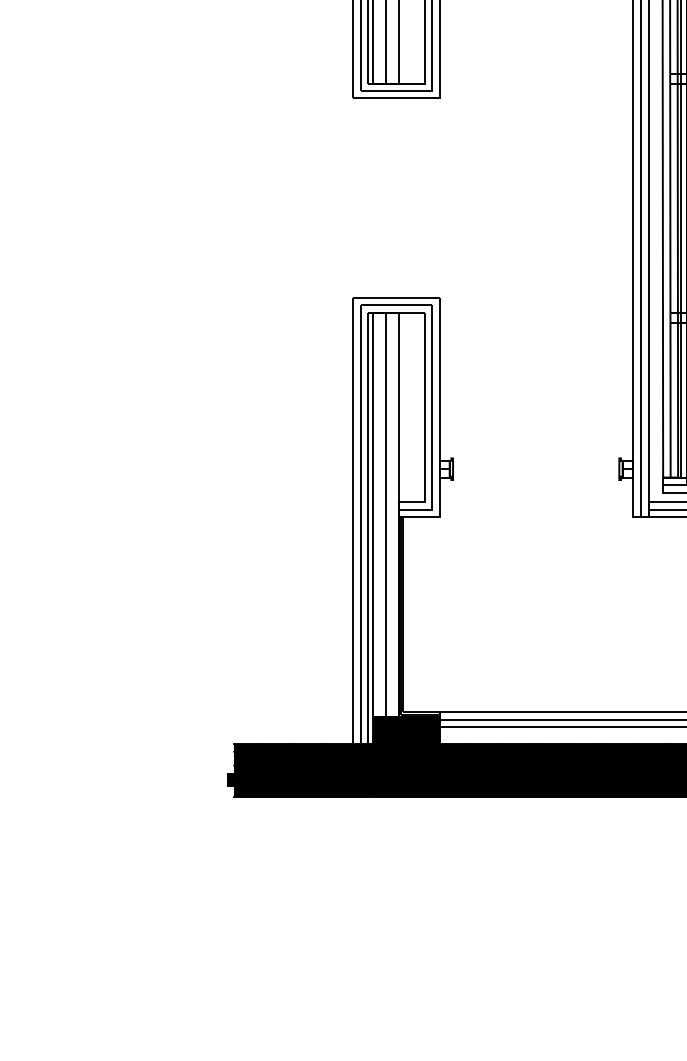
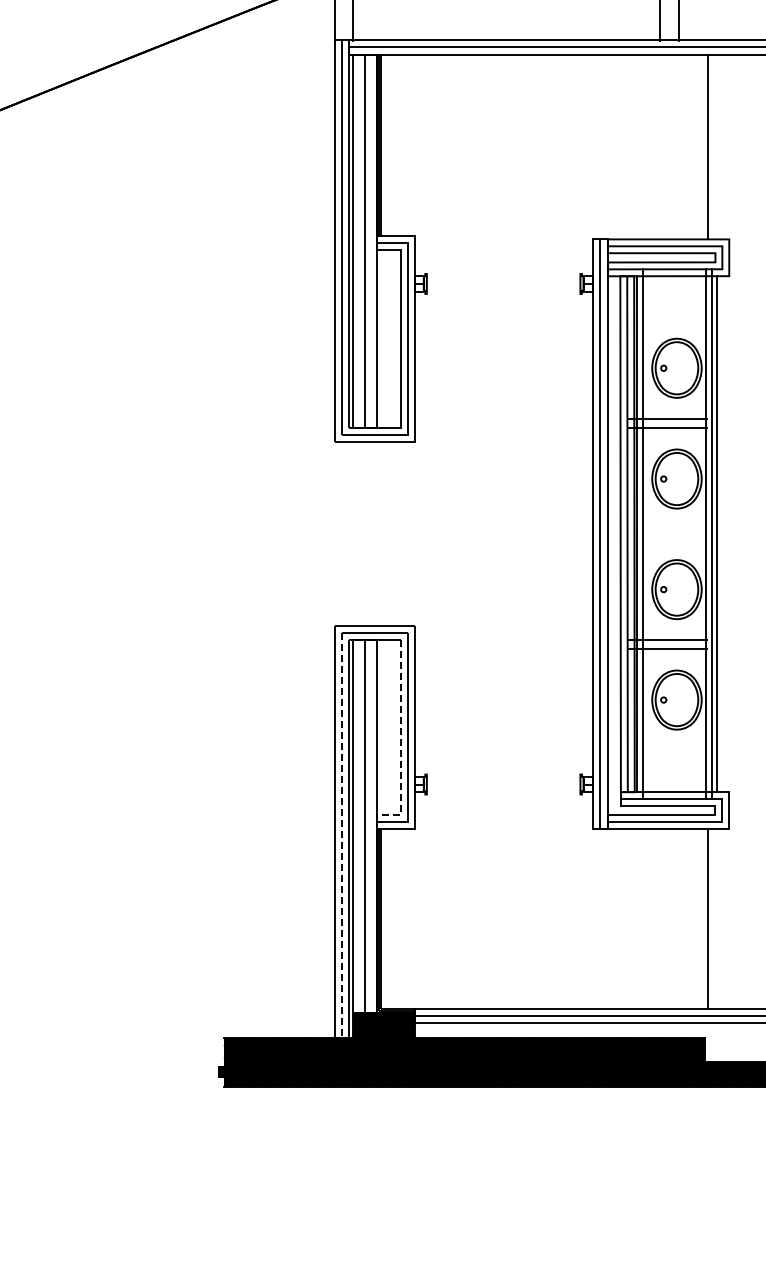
line: (424, 421) -> (400, 740), solid -> dashed
line: (360, 525) -> (341, 836), solid -> dashed

